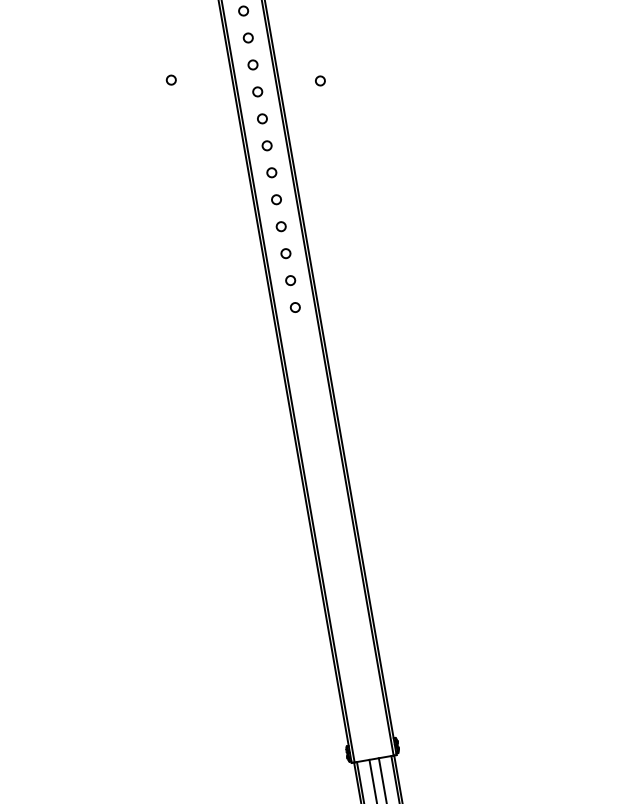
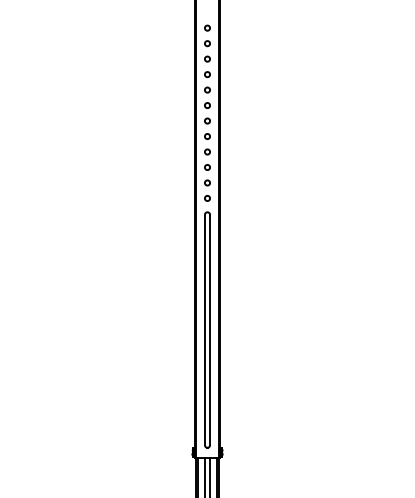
circle: (171, 79) -> (160, 59), removed
circle: (320, 80) -> (243, 74), removed
part: (335, 535) -> (207, 329), added

